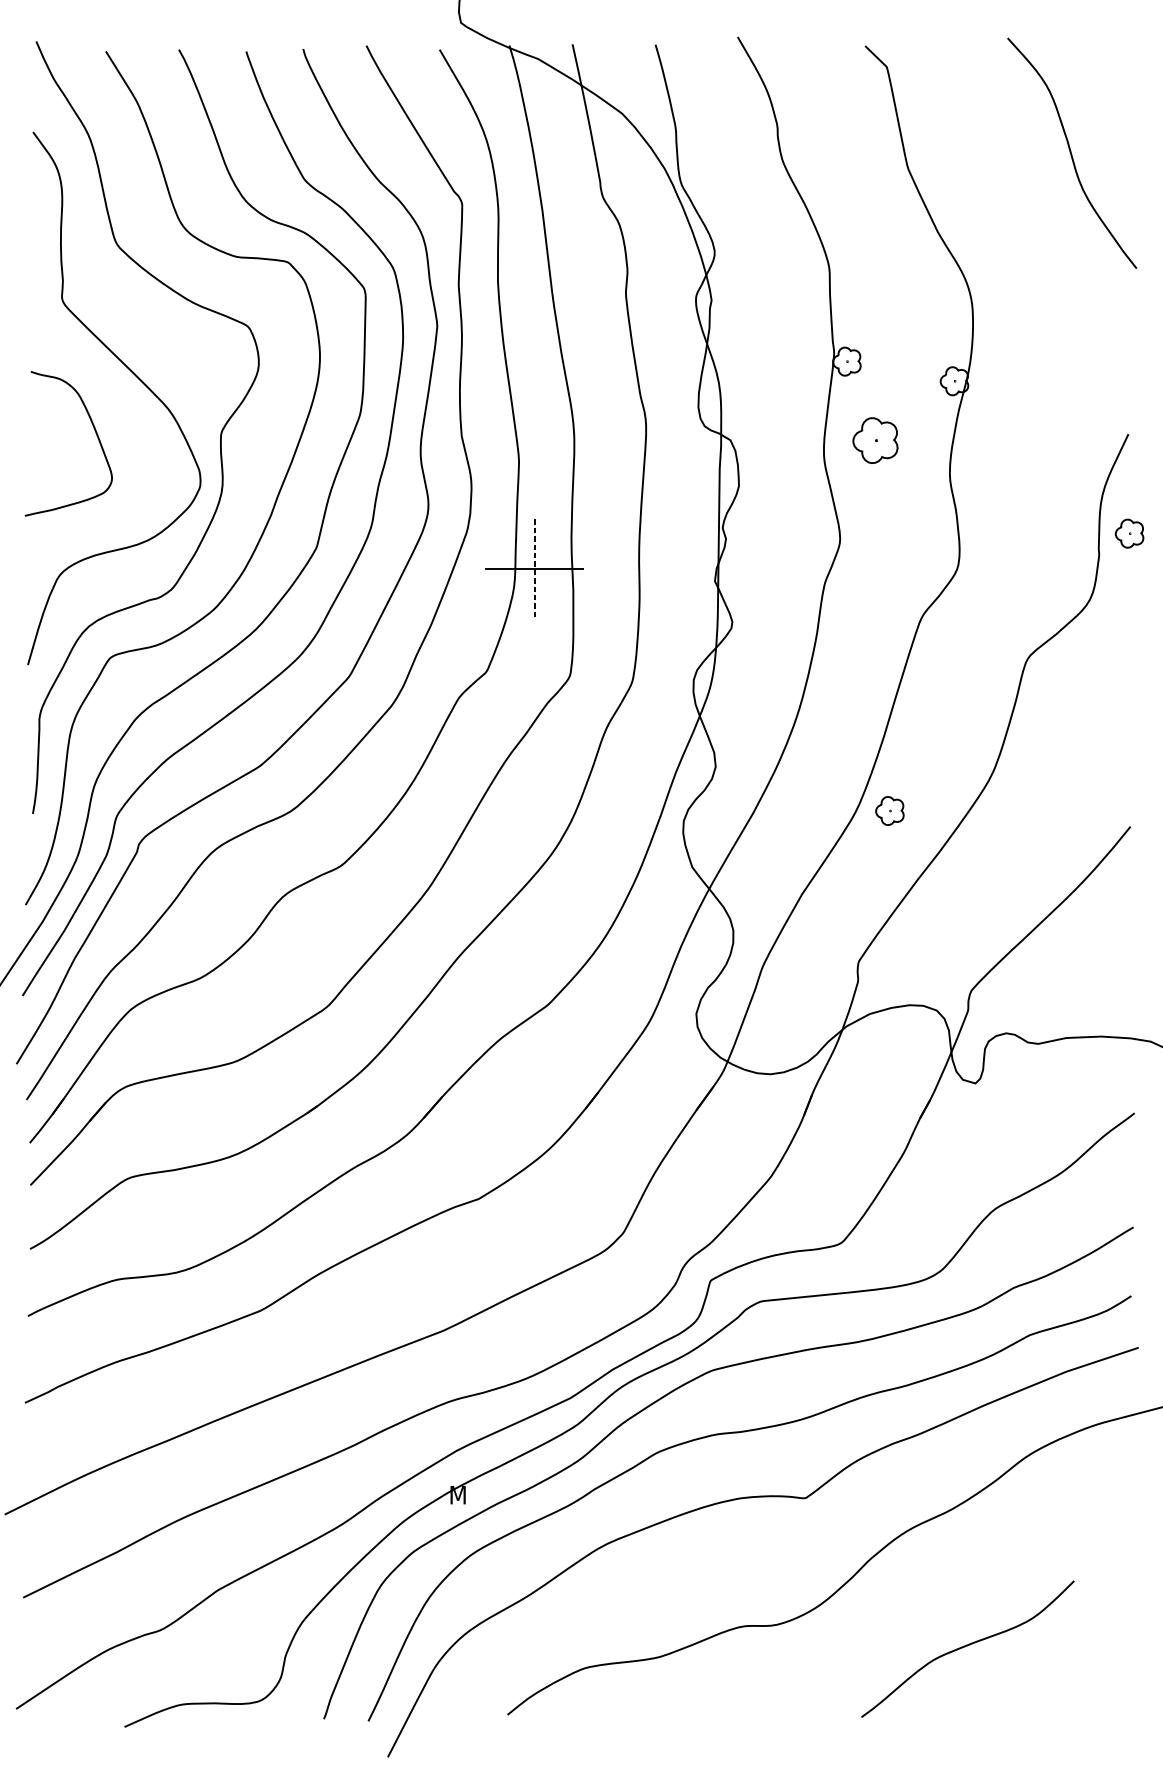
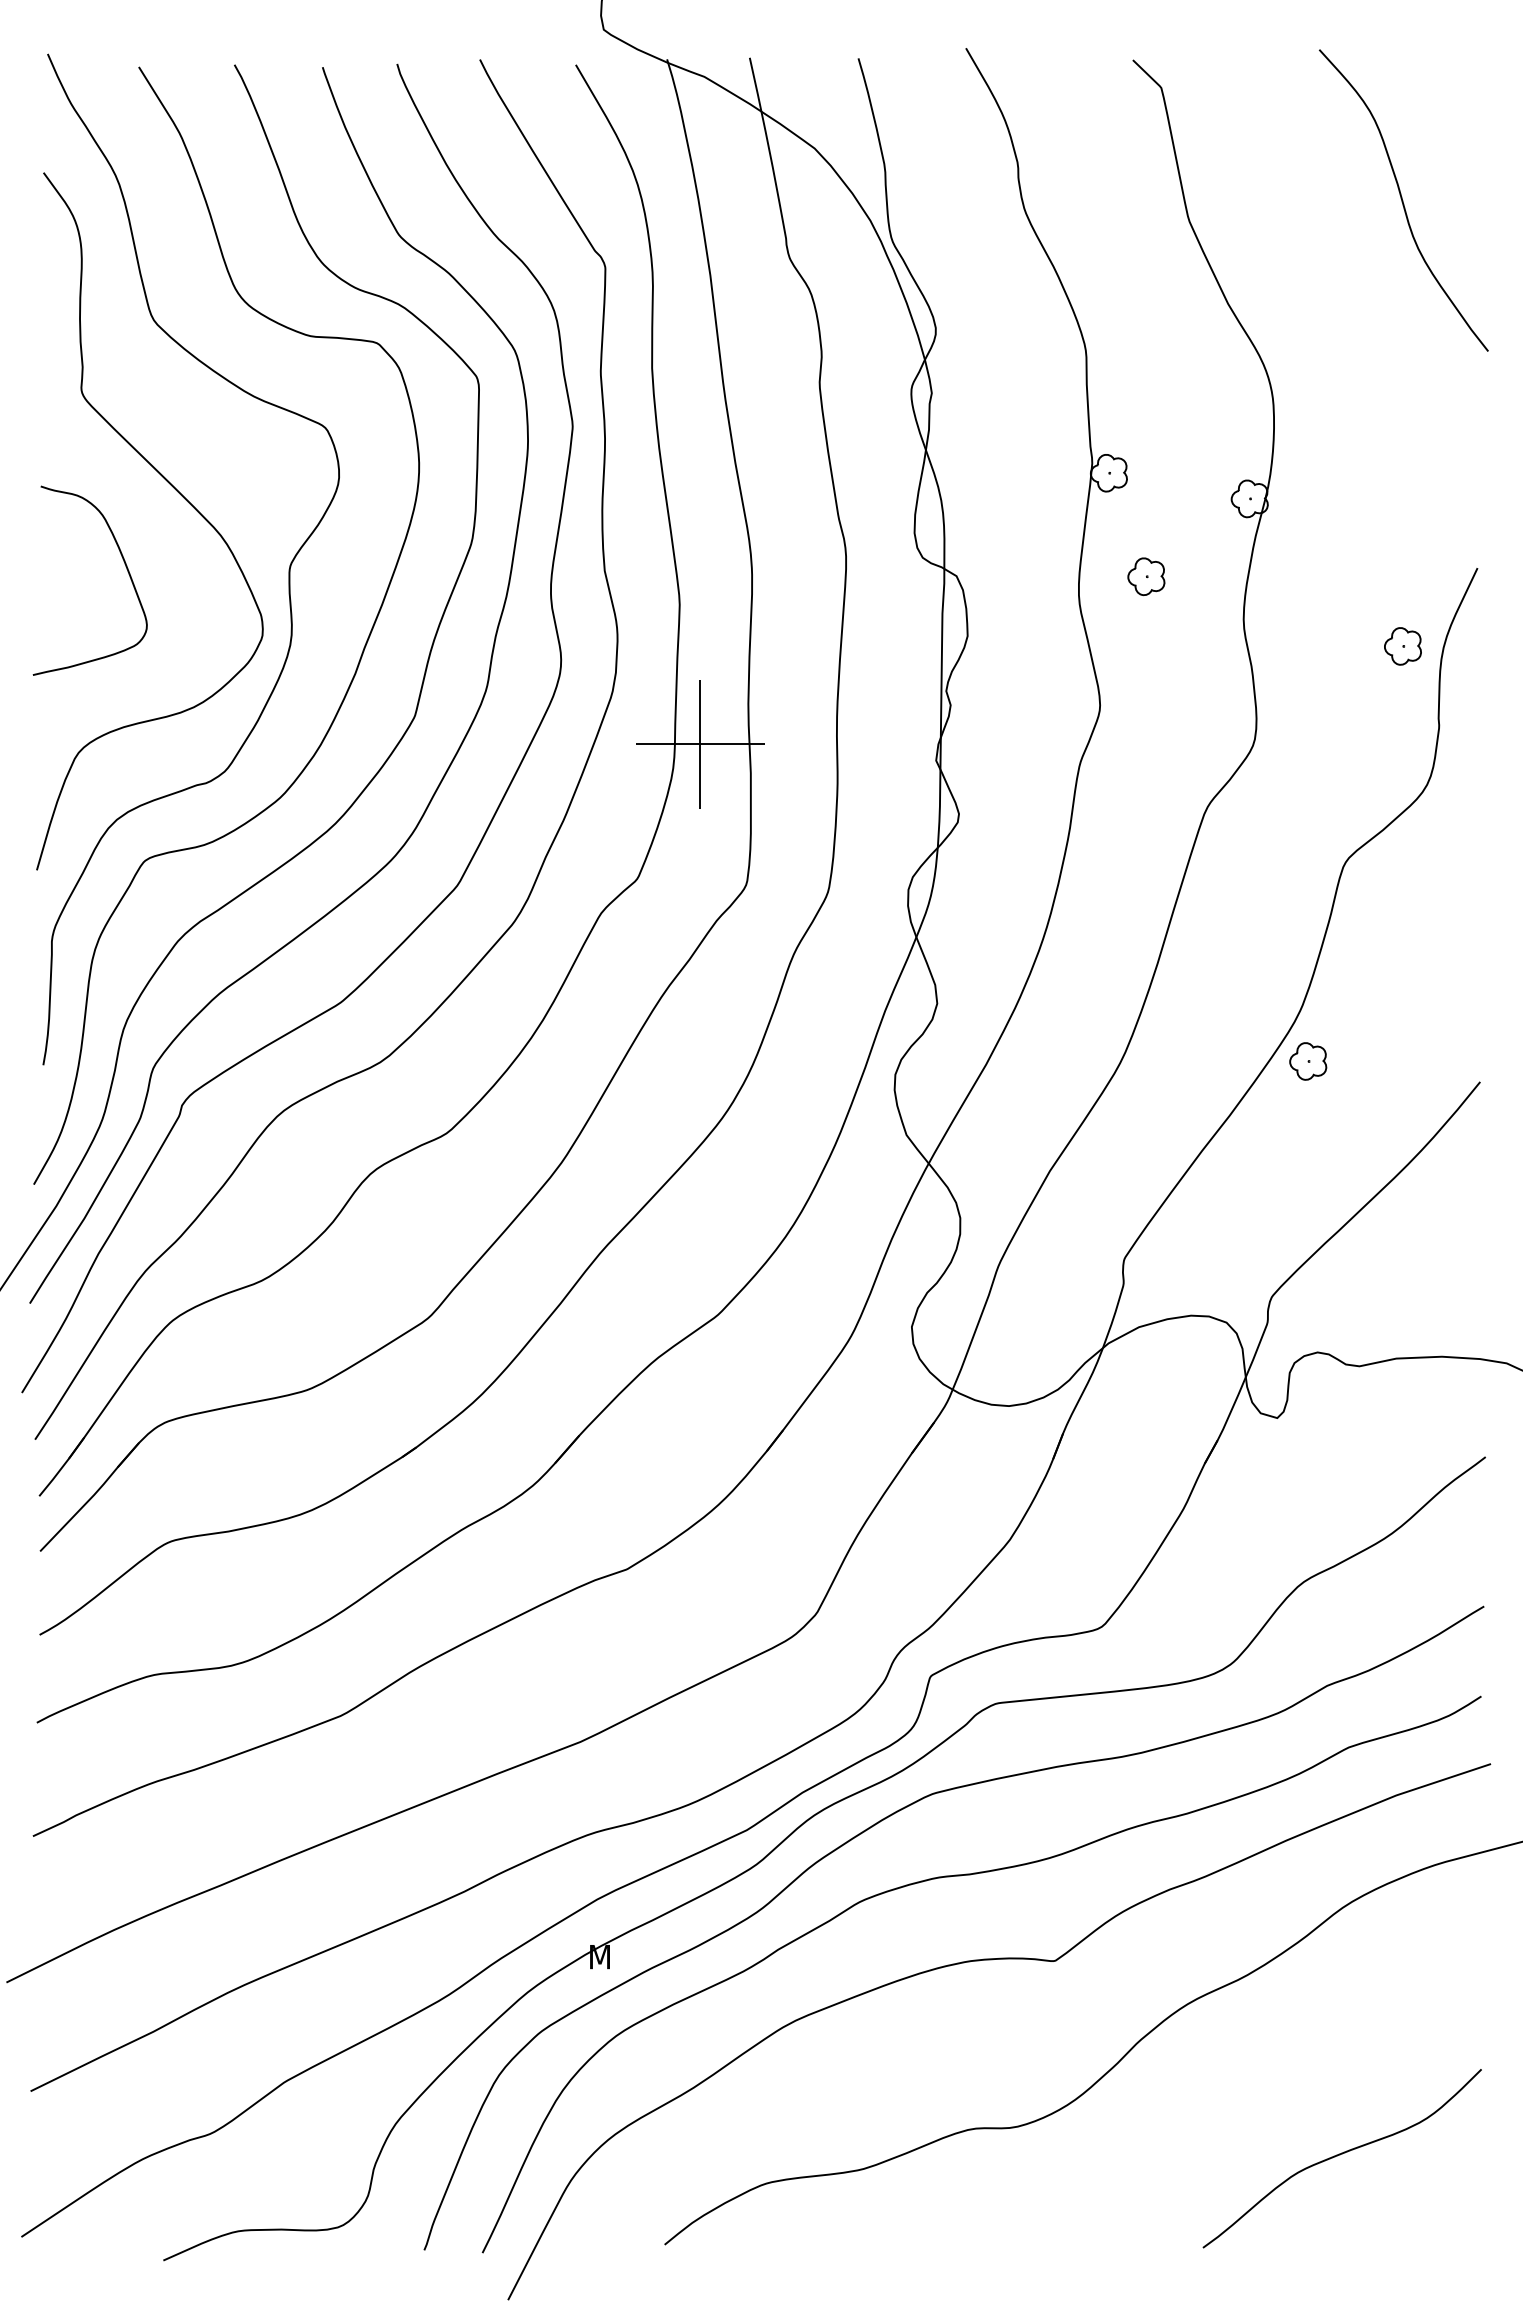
part: (875, 440) -> (1146, 576), size x0.62
part: (1129, 533) -> (1402, 646), moved
line: (534, 568) -> (700, 744), dashed -> solid
part: (890, 811) -> (1308, 1061), moved
curve: (966, 1646) -> (1340, 2155), moved

